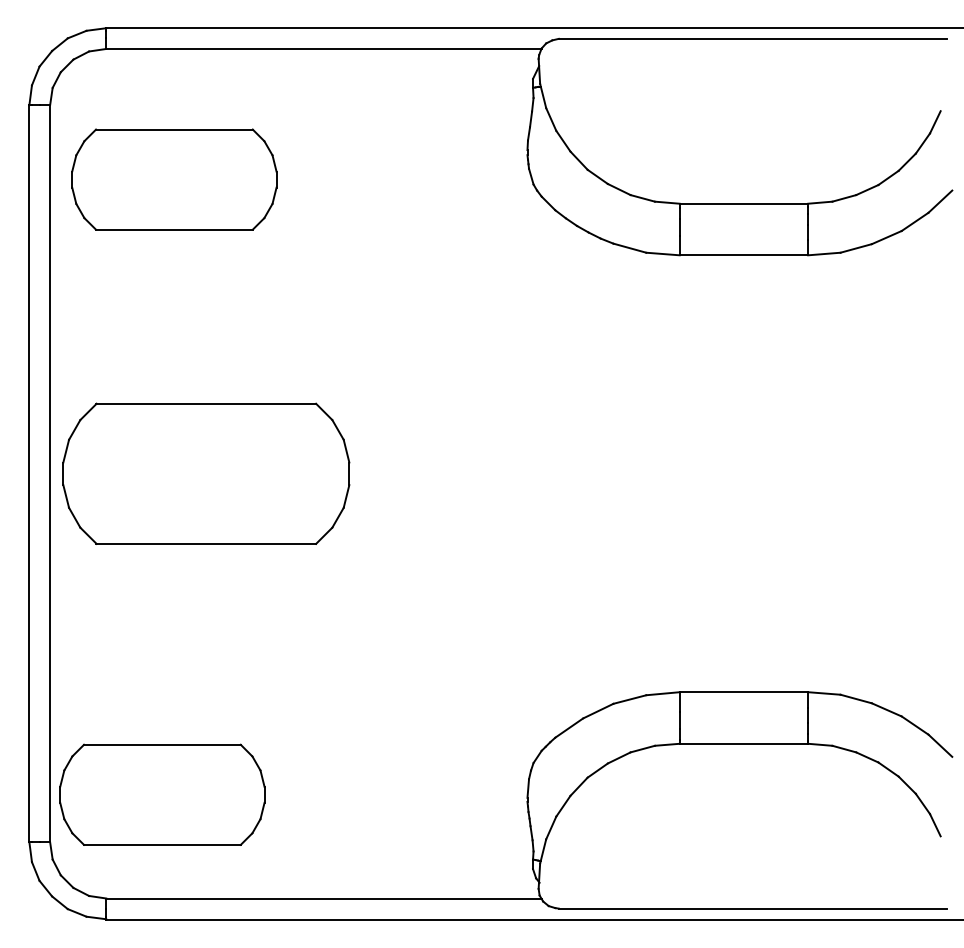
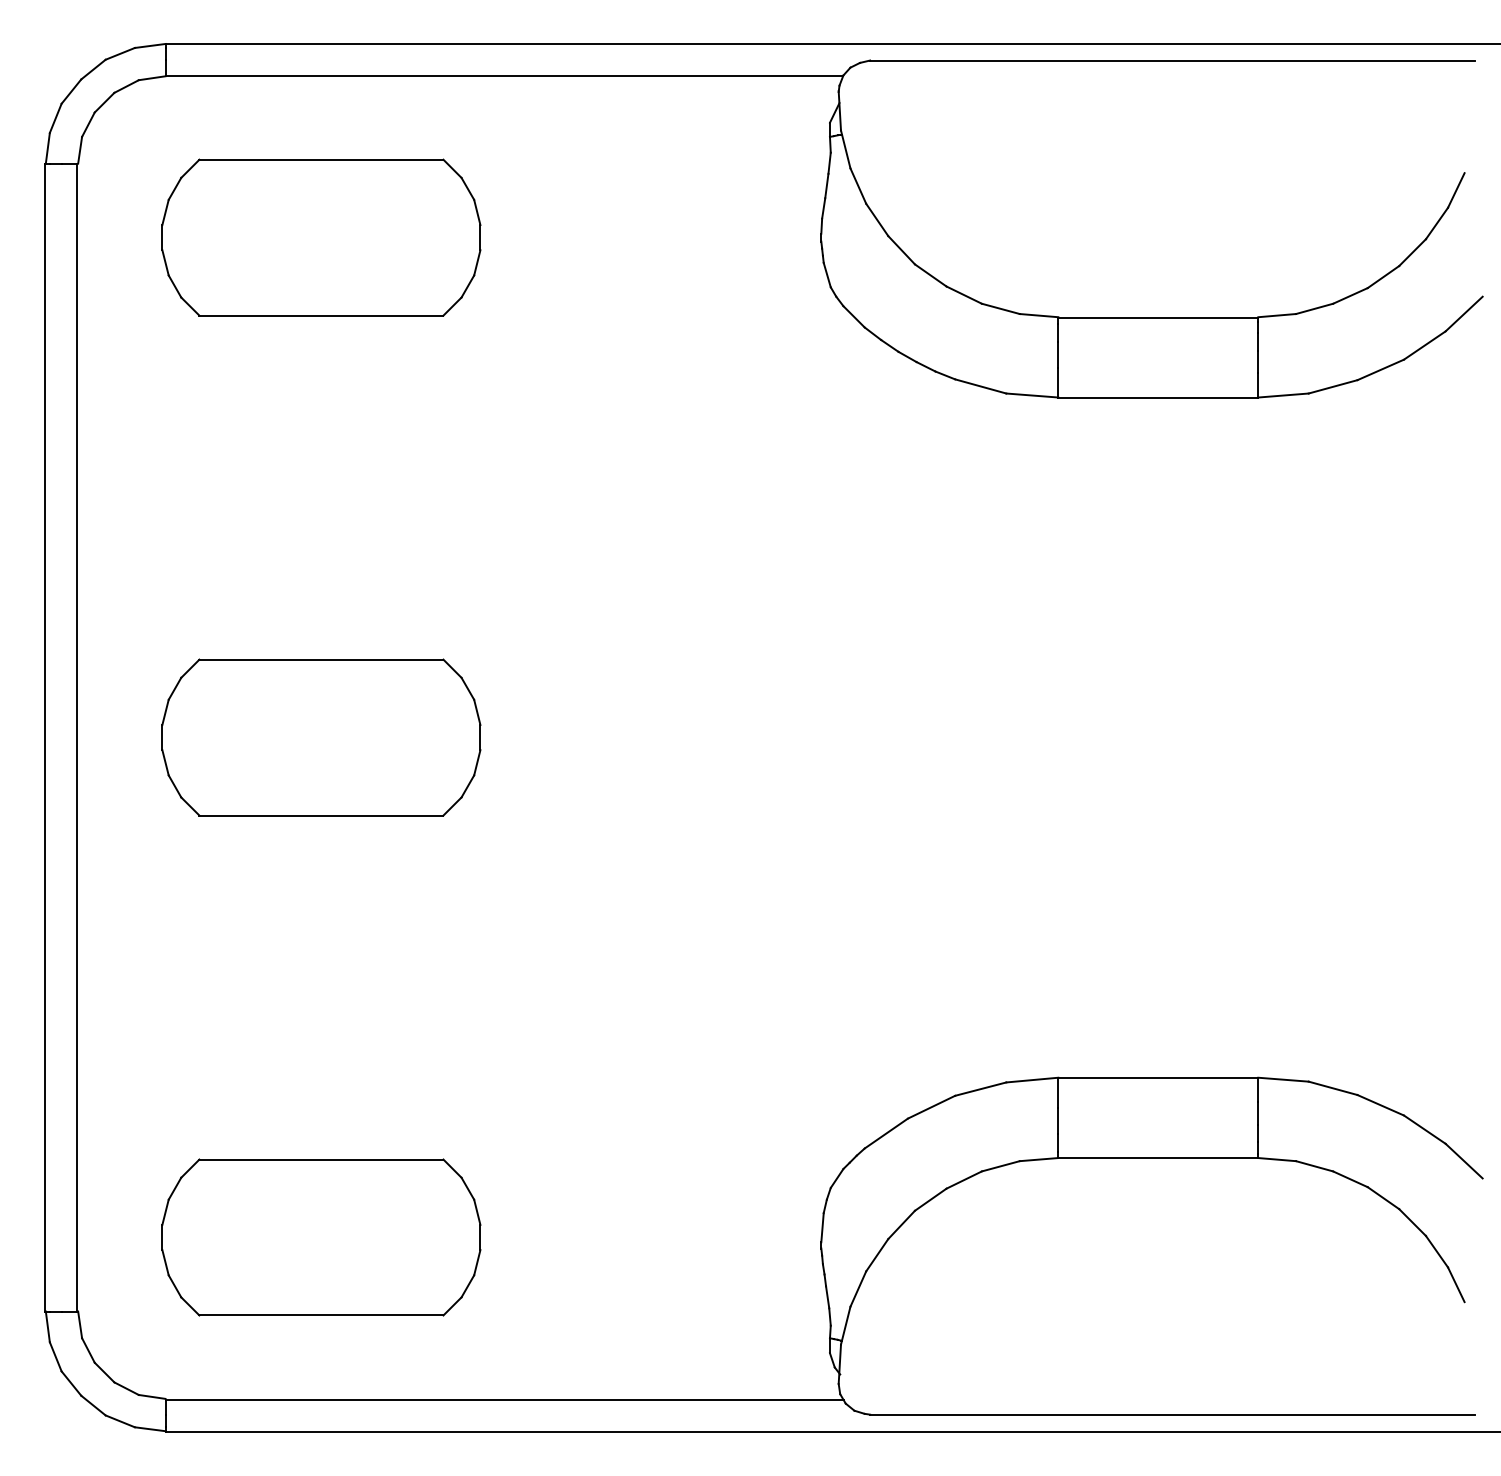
part: (174, 179) -> (321, 237), moved
part: (206, 473) -> (321, 737), size x0.71
part: (162, 794) -> (321, 1236), moved

